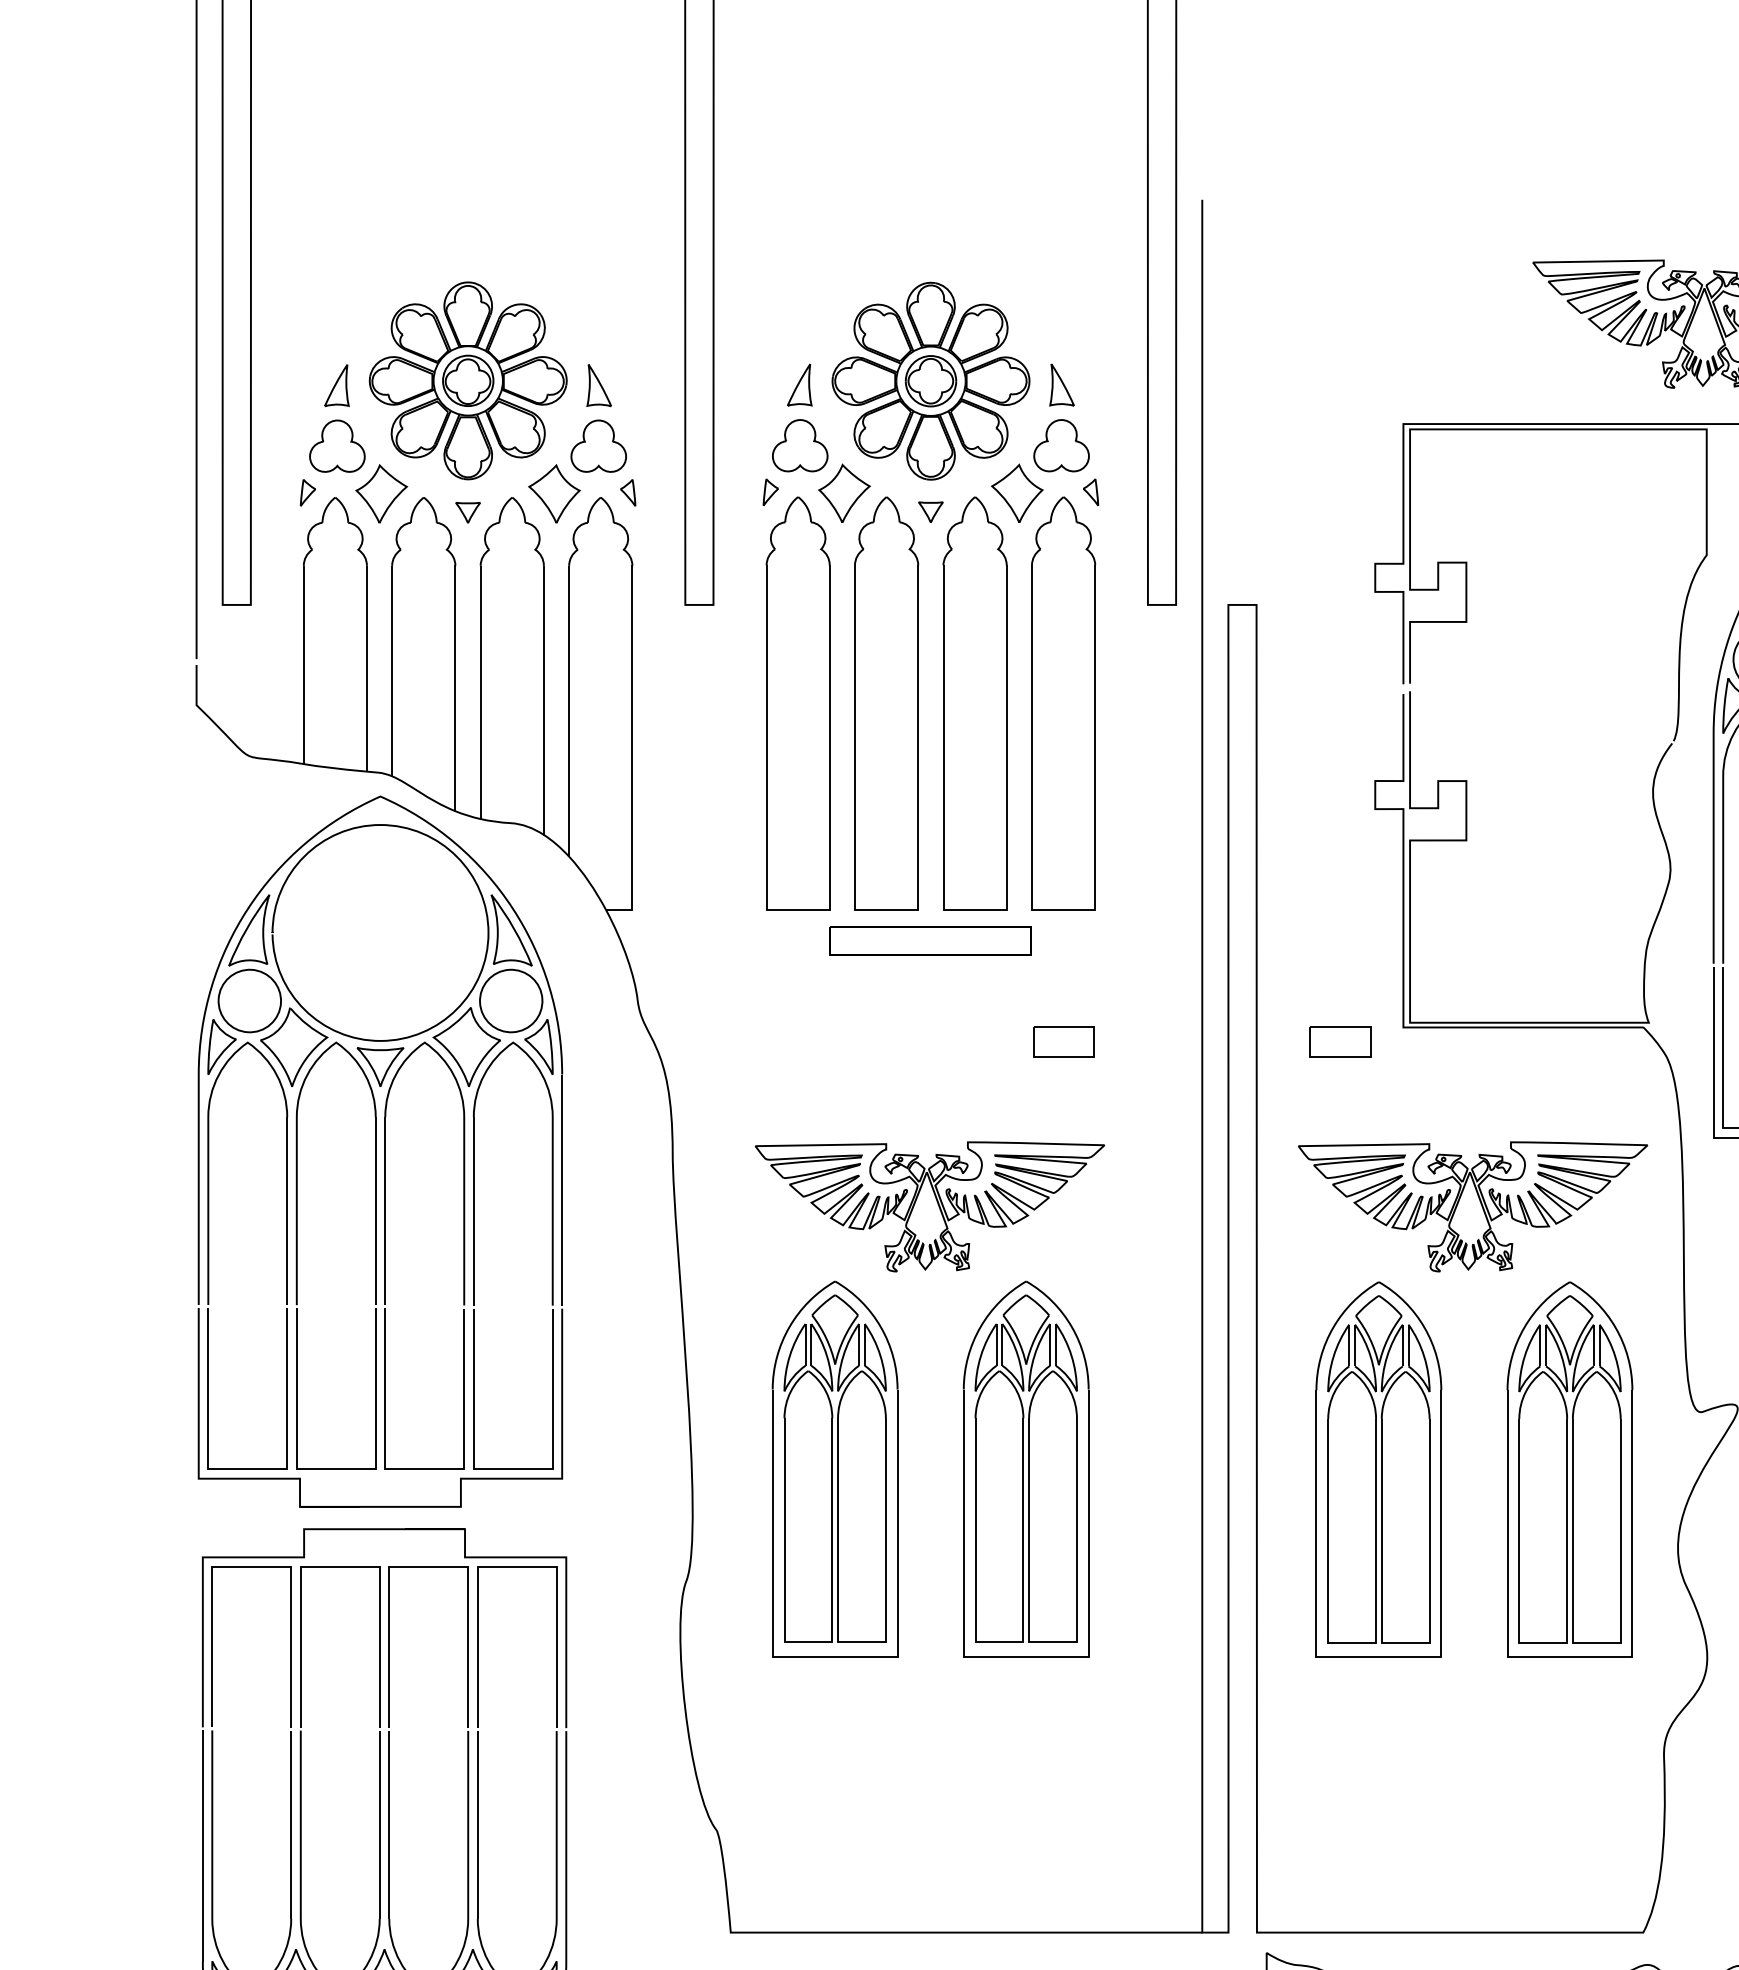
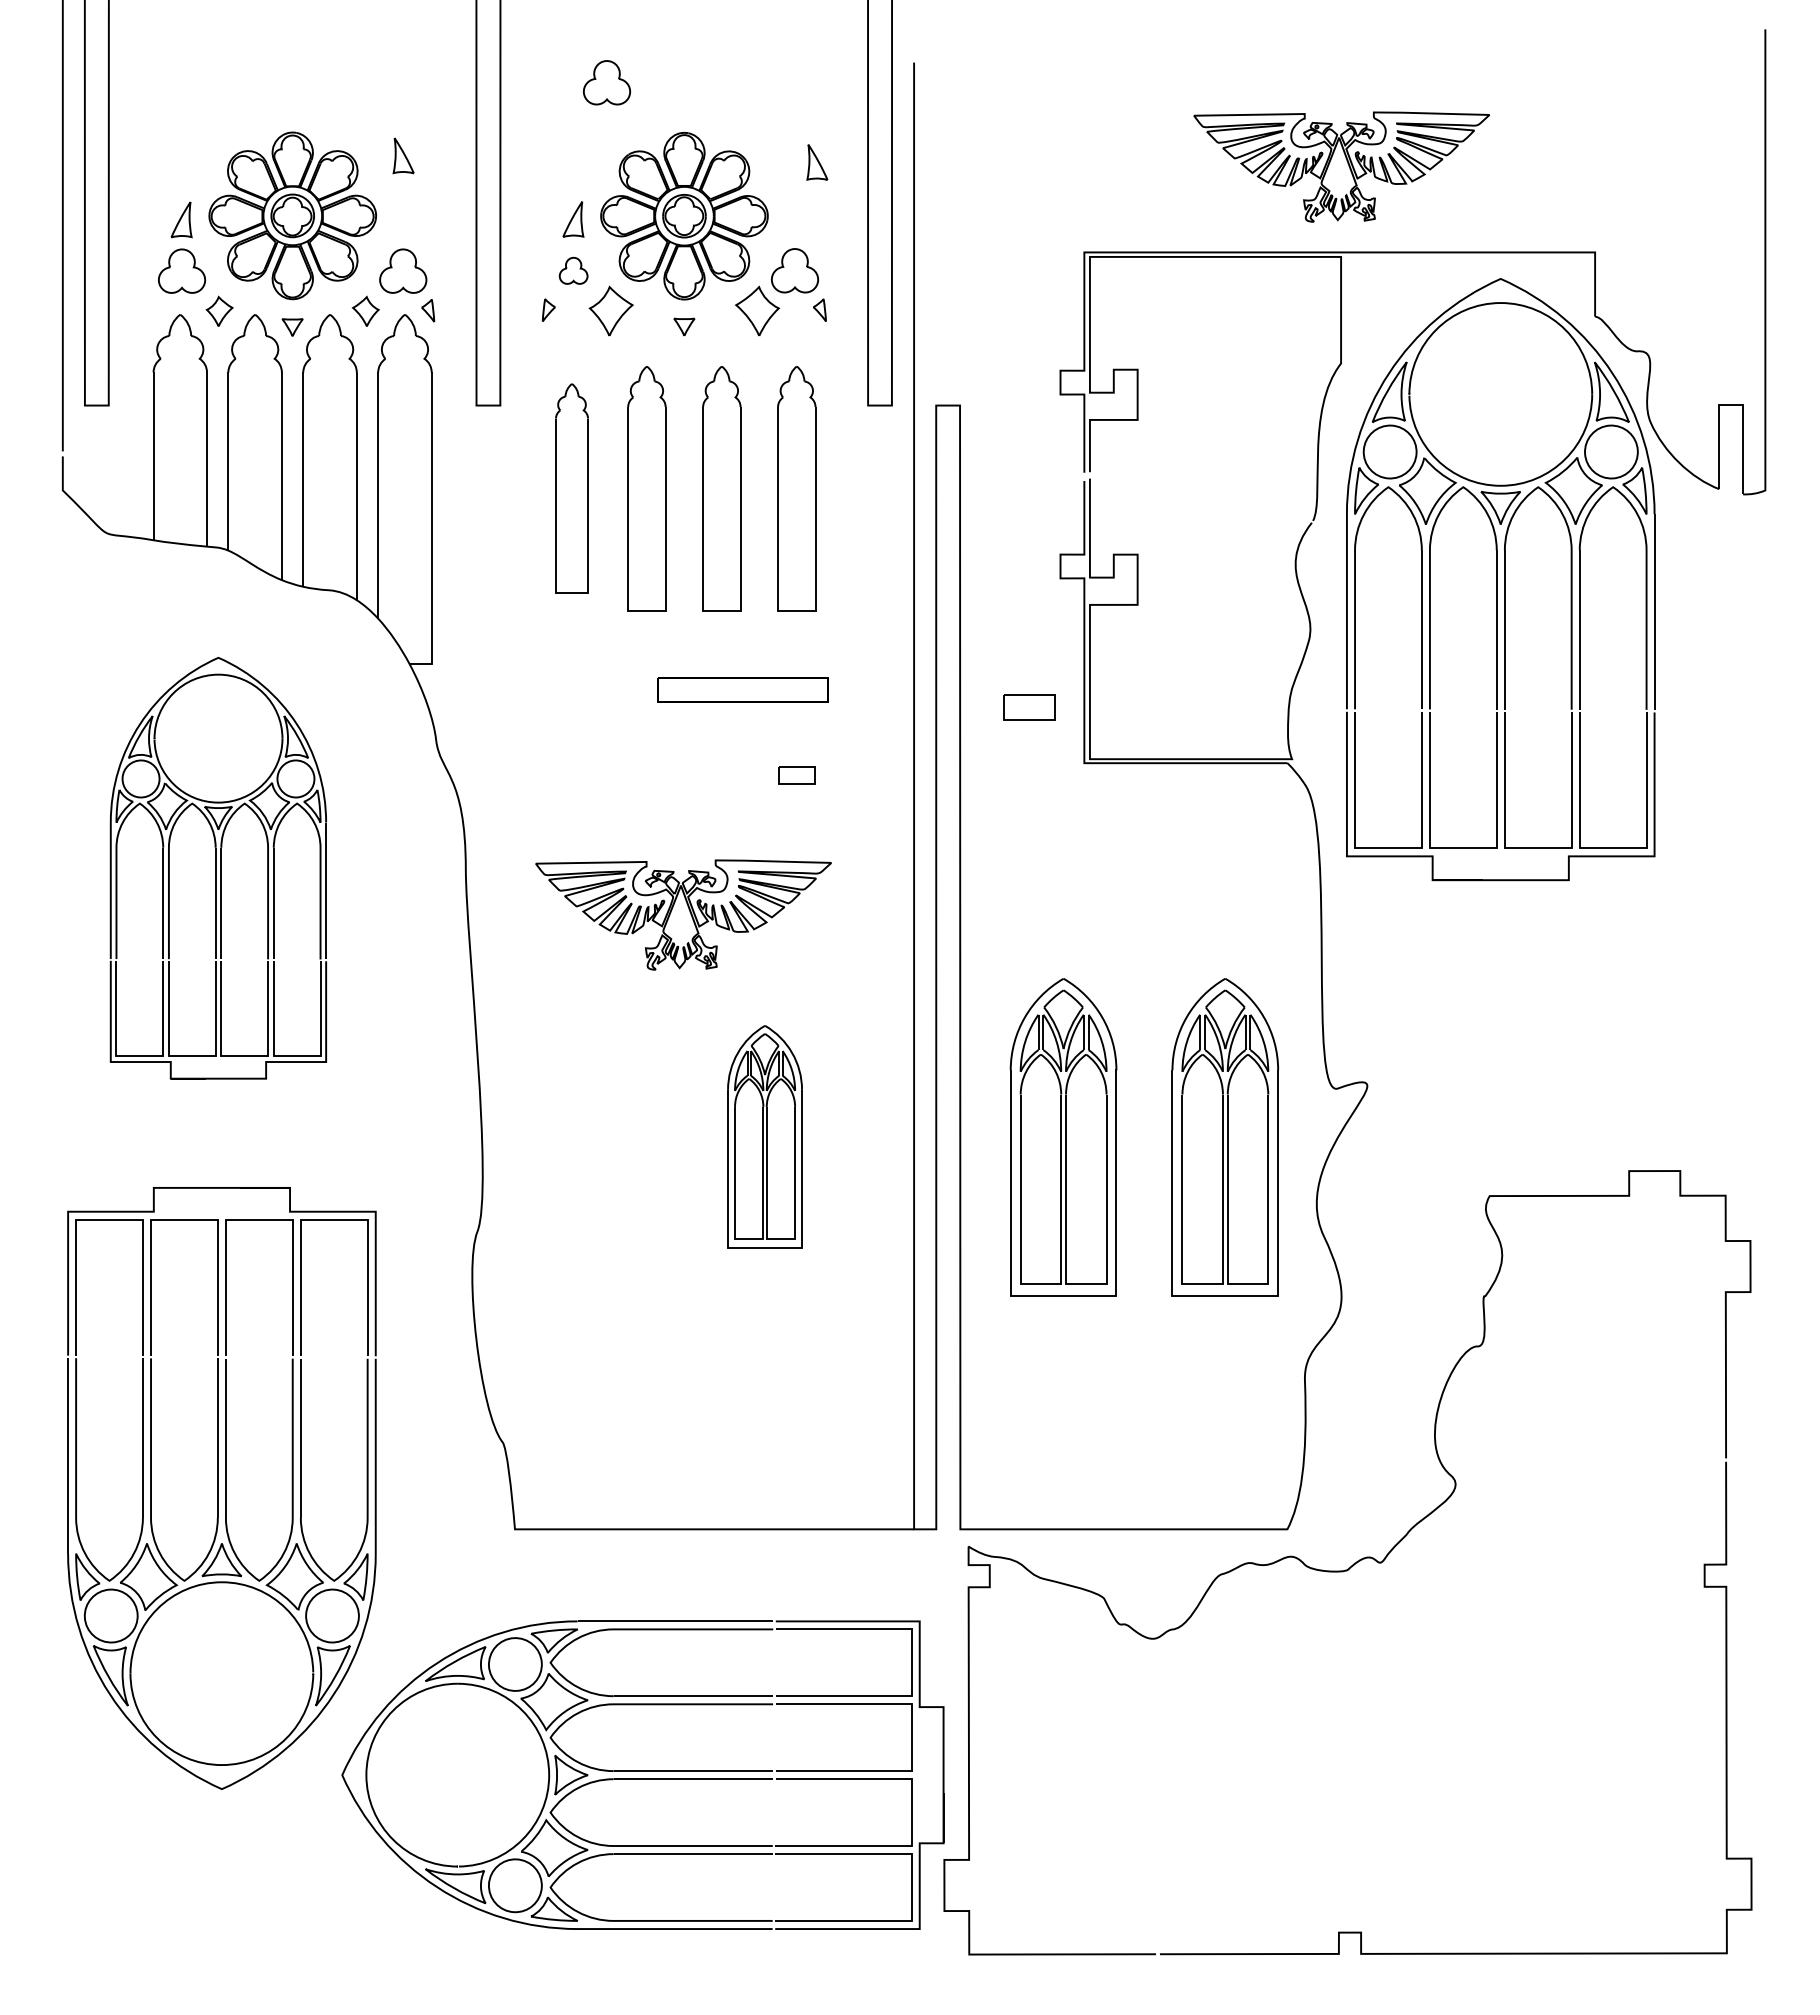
part: (838, 223) -> (606, 82), added
part: (599, 385) -> (403, 155), moved
part: (1062, 385) -> (817, 162), moved
part: (799, 445) -> (573, 270), size x0.6
part: (307, 492) -> (156, 310), removed
part: (381, 493) -> (219, 311), size x0.6
part: (554, 493) -> (365, 311), size x0.6
part: (797, 702) -> (571, 488), size x0.6
part: (886, 702) -> (646, 488), size x0.7
part: (974, 702) -> (721, 488), size x0.7
part: (1063, 702) -> (796, 488), size x0.7
part: (929, 940) -> (742, 689), moved
part: (1064, 1042) -> (797, 775), size x0.7
part: (1340, 1042) -> (1029, 707), moved
part: (380, 1150) -> (218, 867), size x0.7
part: (1473, 1206) -> (1143, 914), removed
part: (835, 1468) -> (603, 1136), removed
part: (1025, 1468) -> (764, 1136), size x0.7

